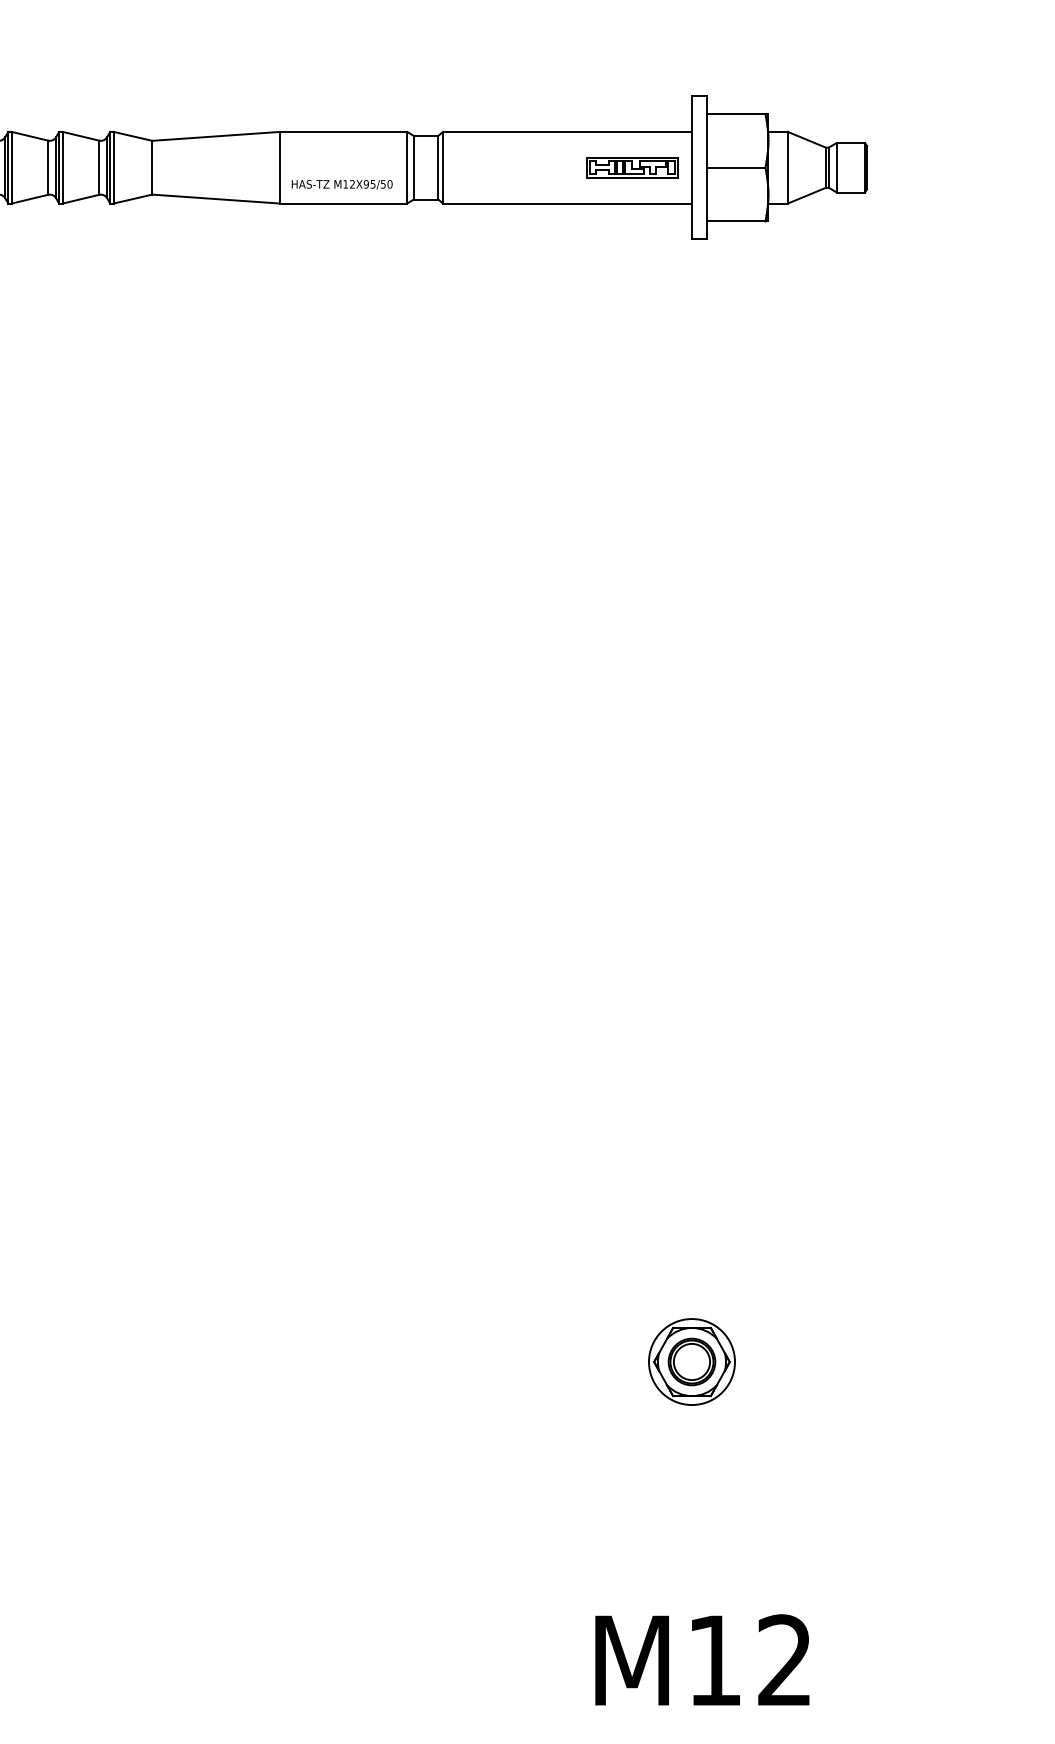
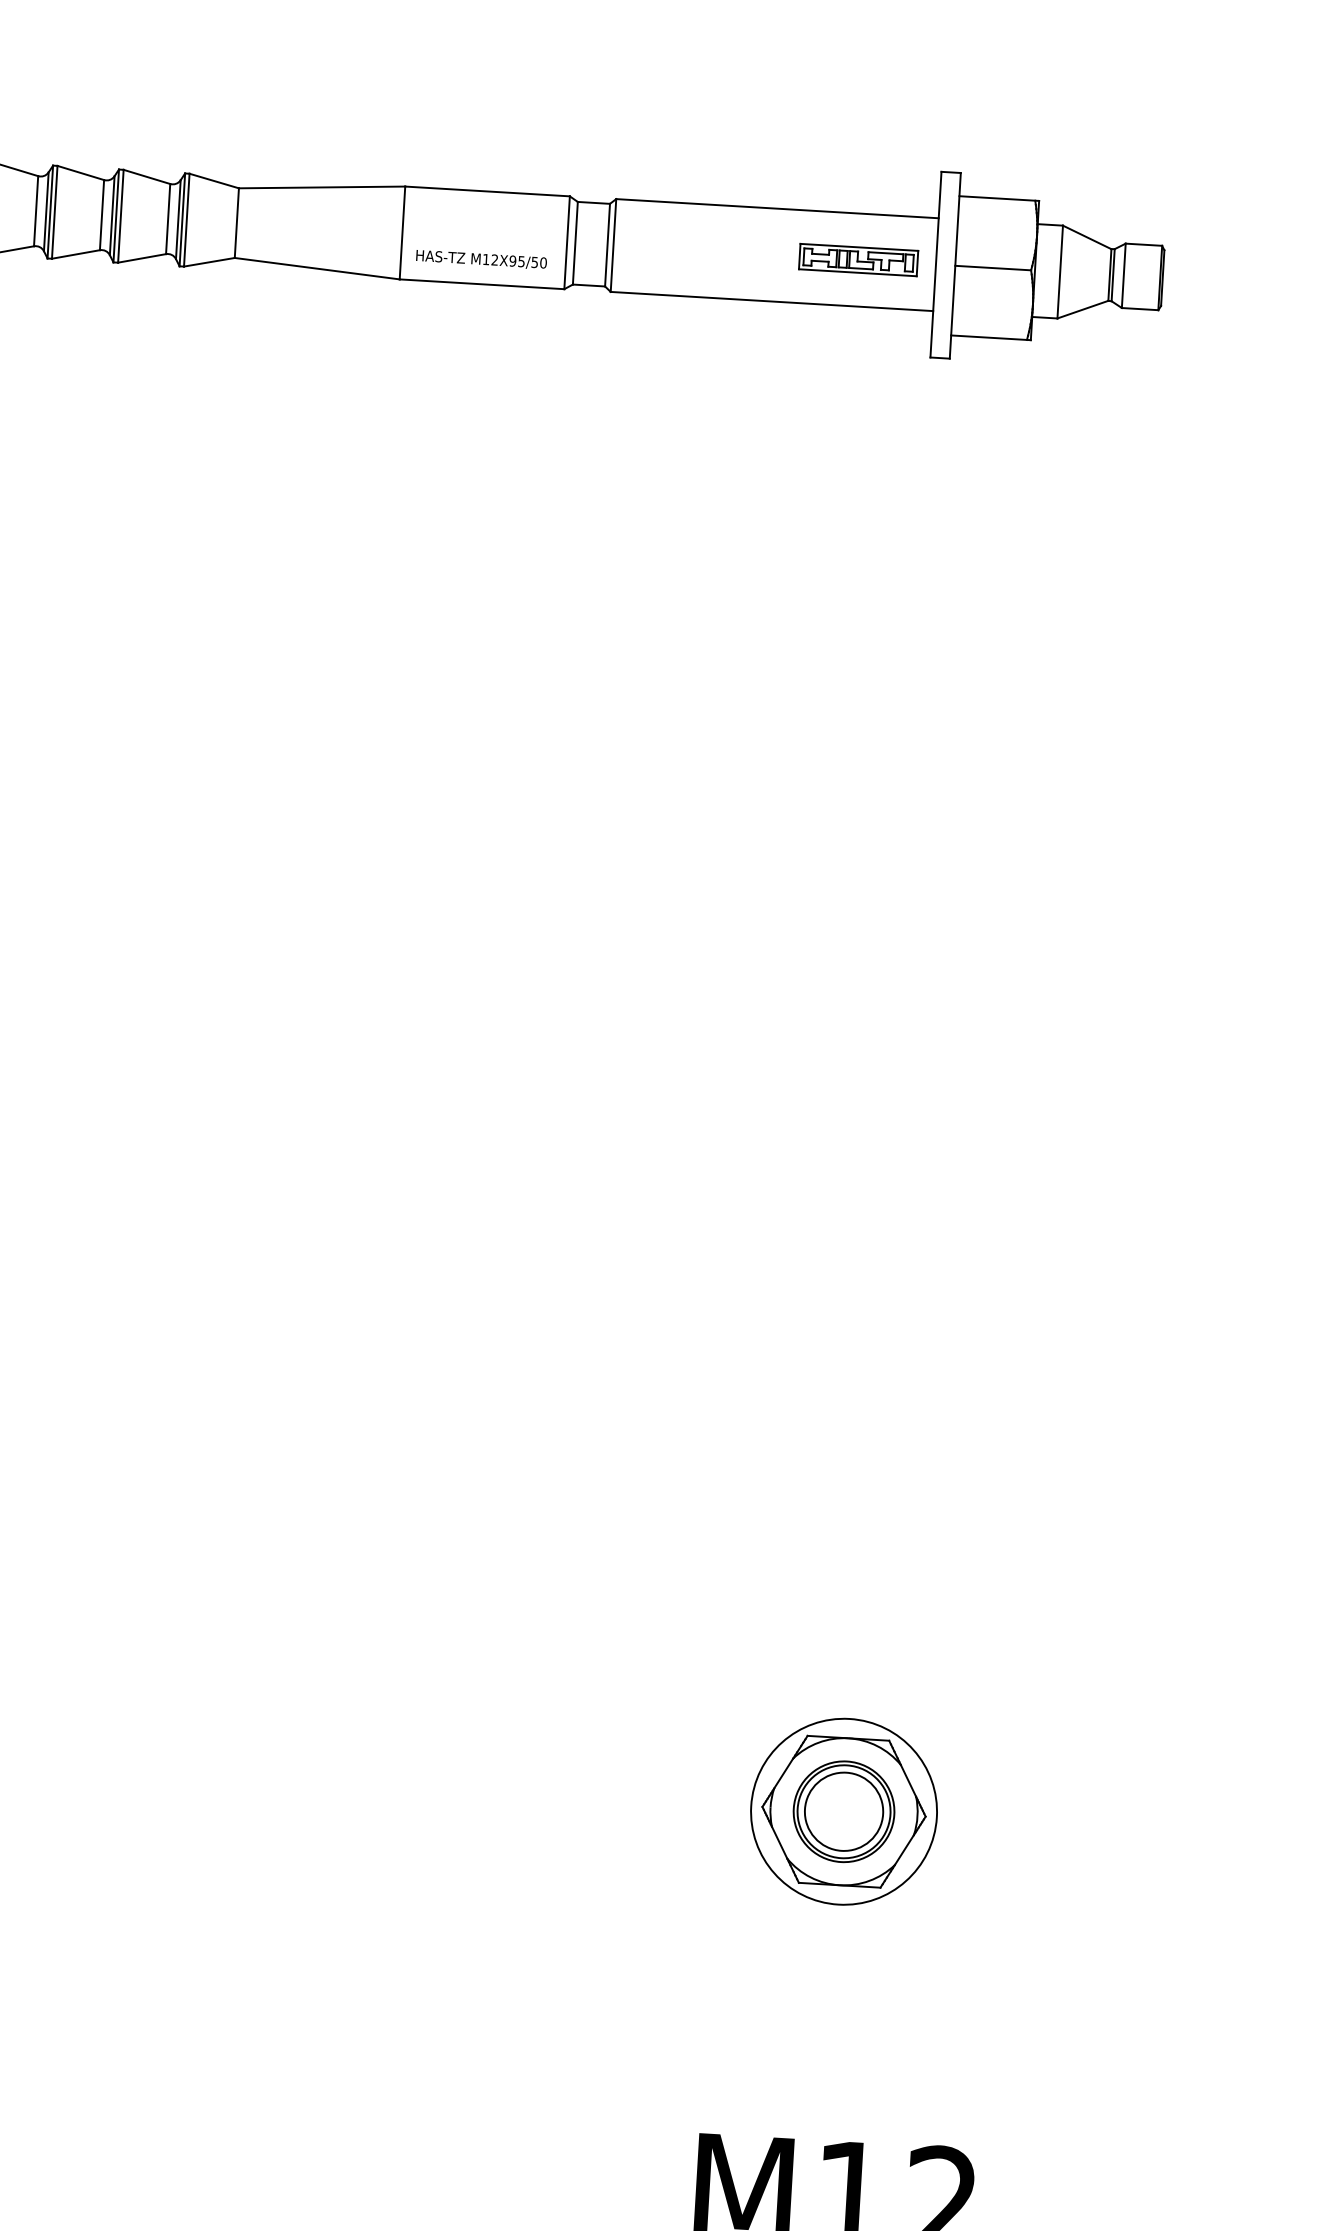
part: (691, 1361) -> (843, 1811), size x1.67

